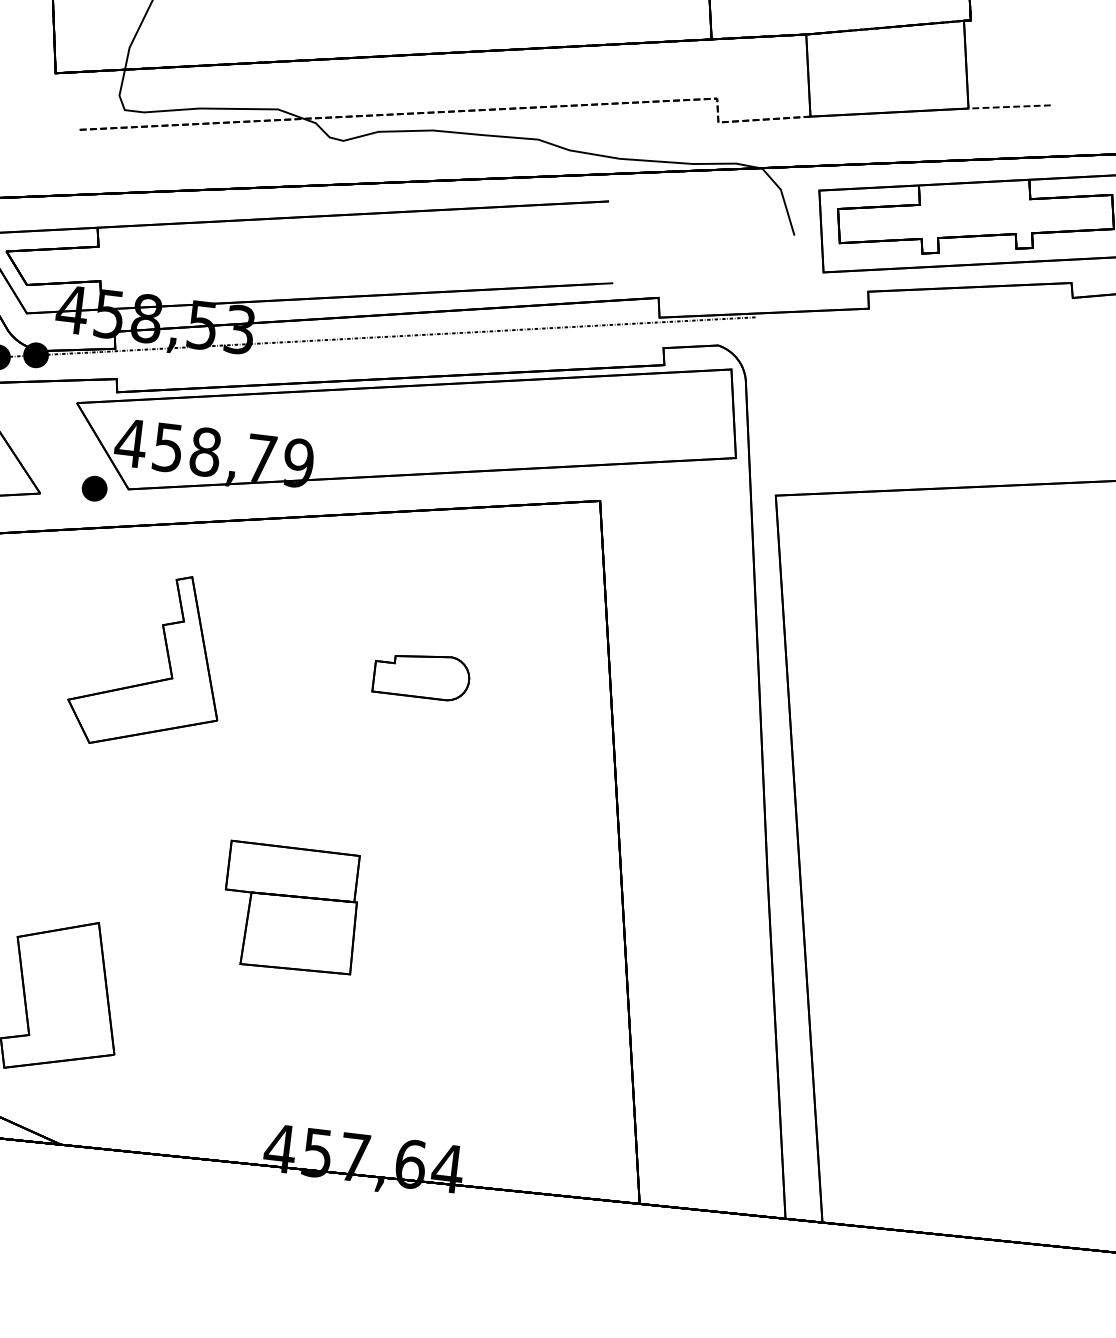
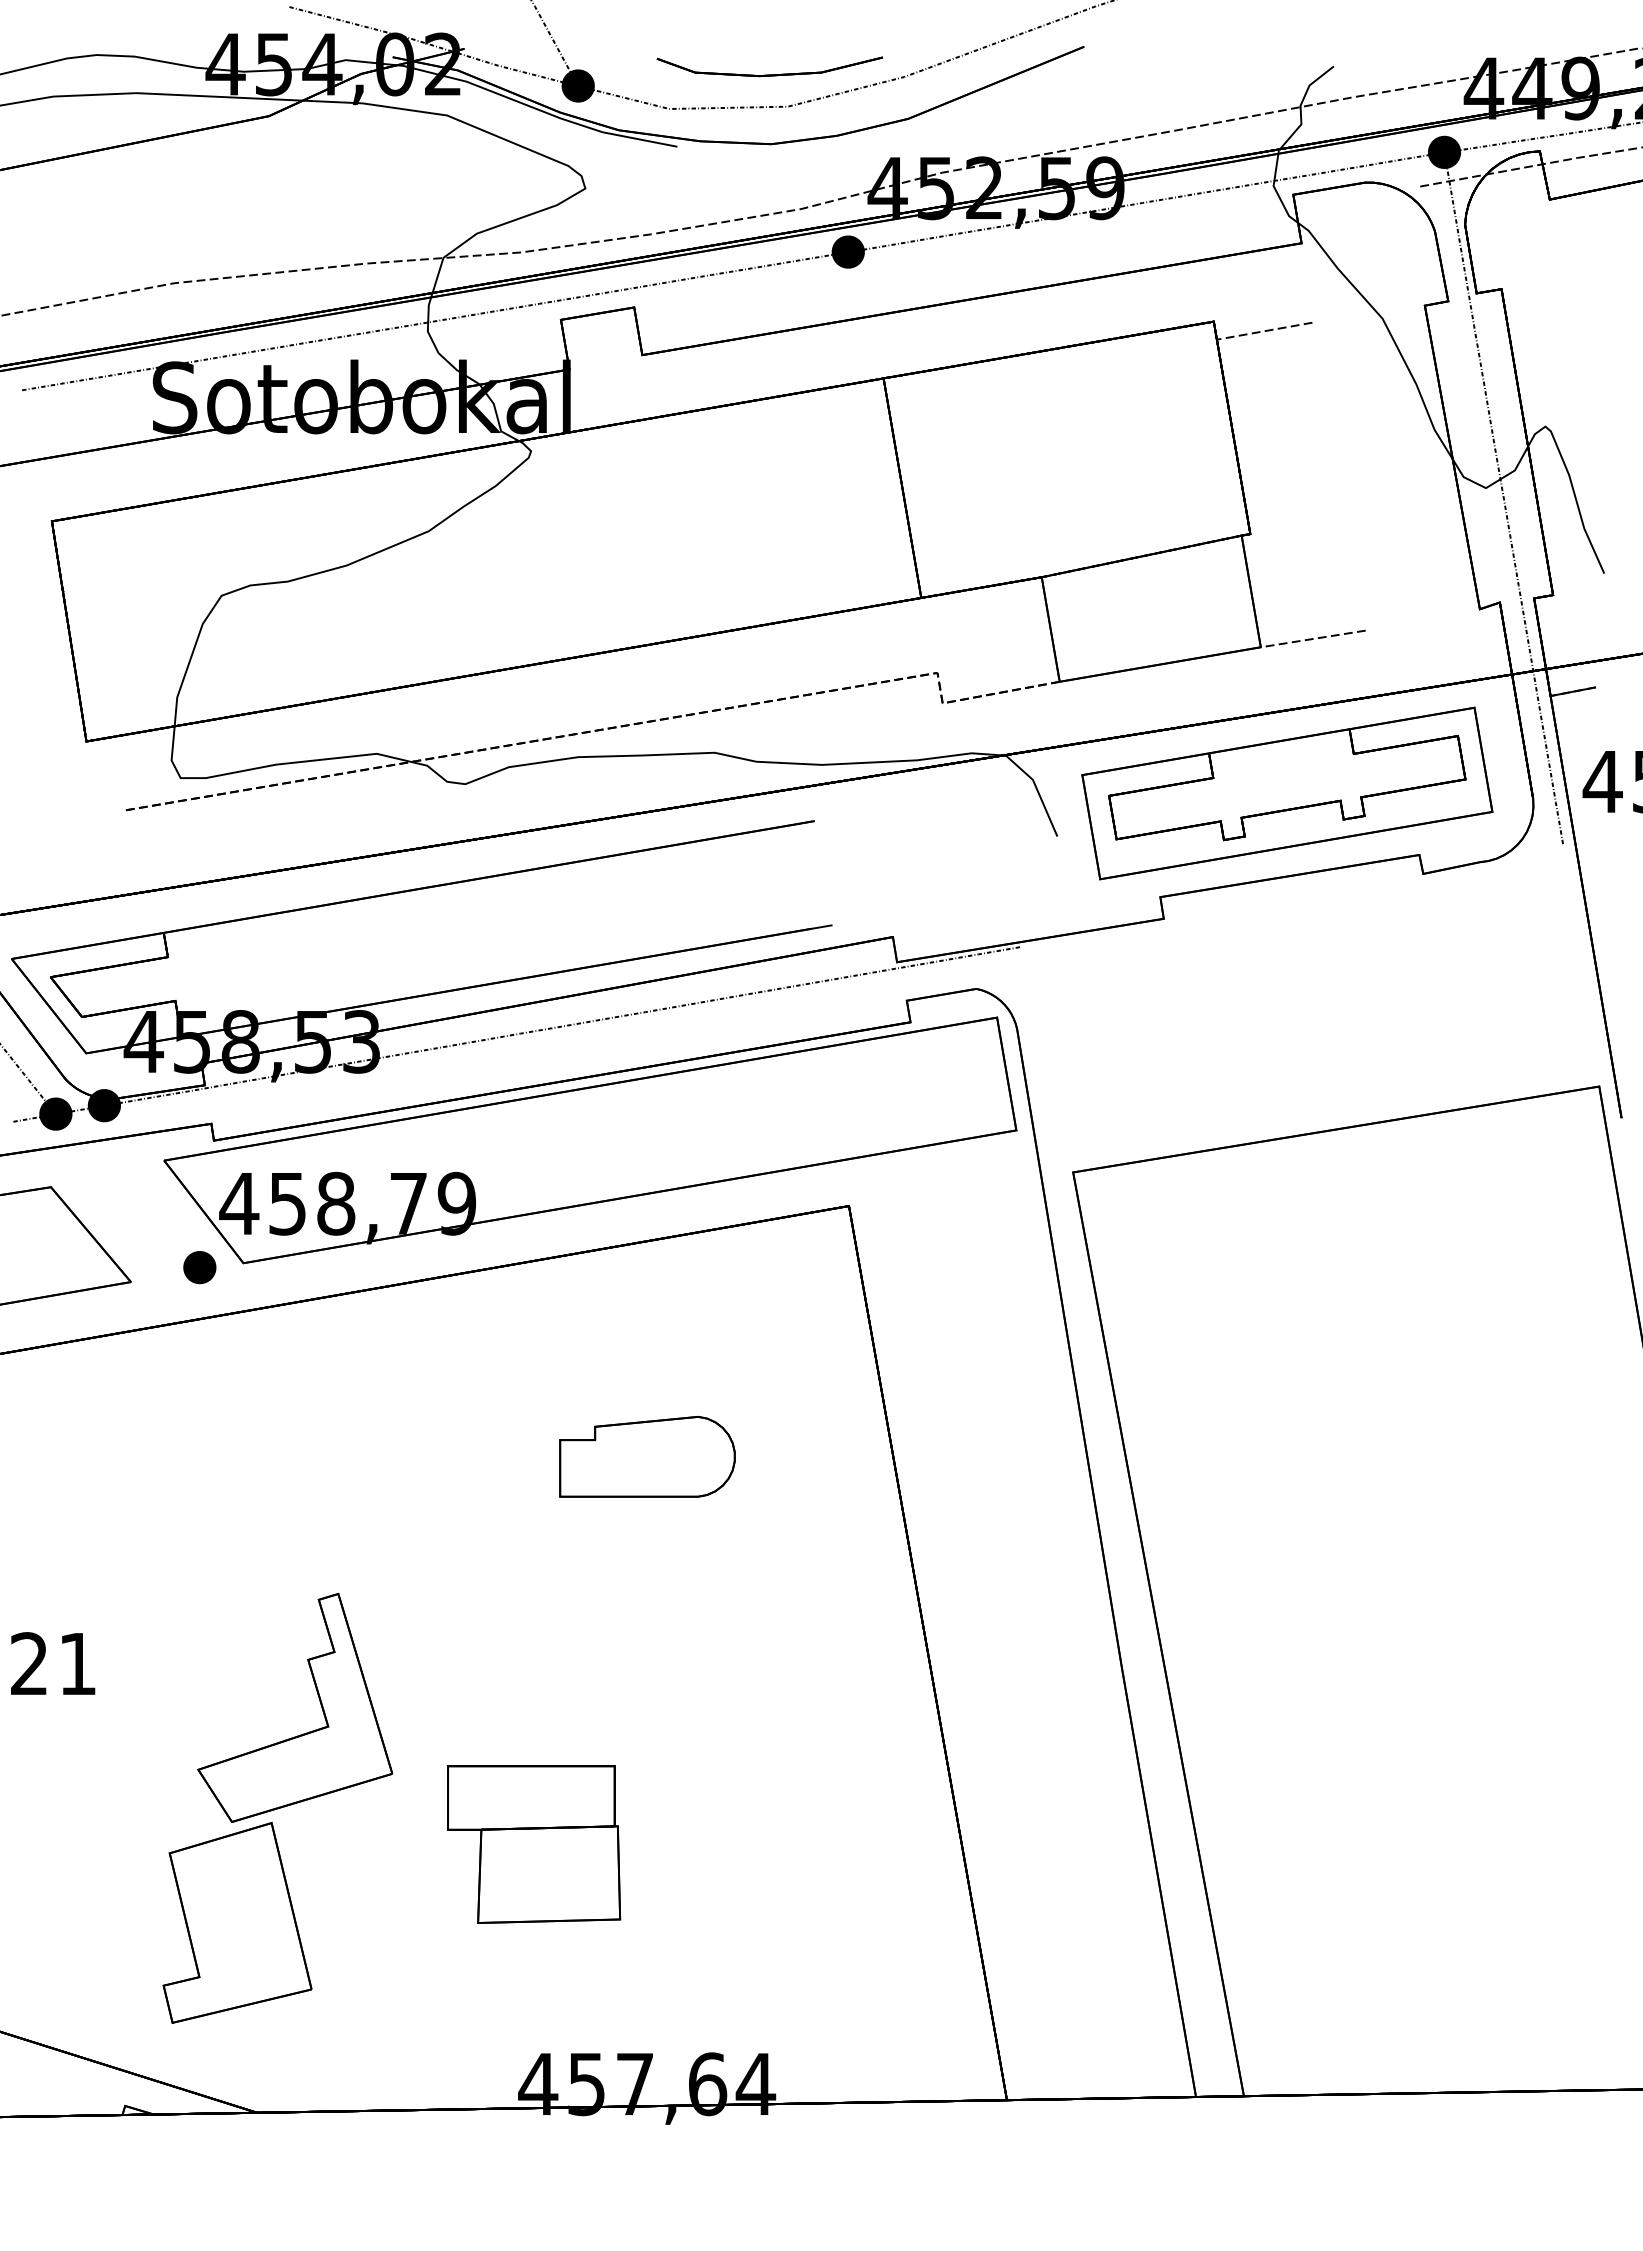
part: (167, 655) -> (318, 1698), moved
part: (421, 675) -> (647, 1456), size x1.43
part: (291, 908) -> (534, 1844), moved

